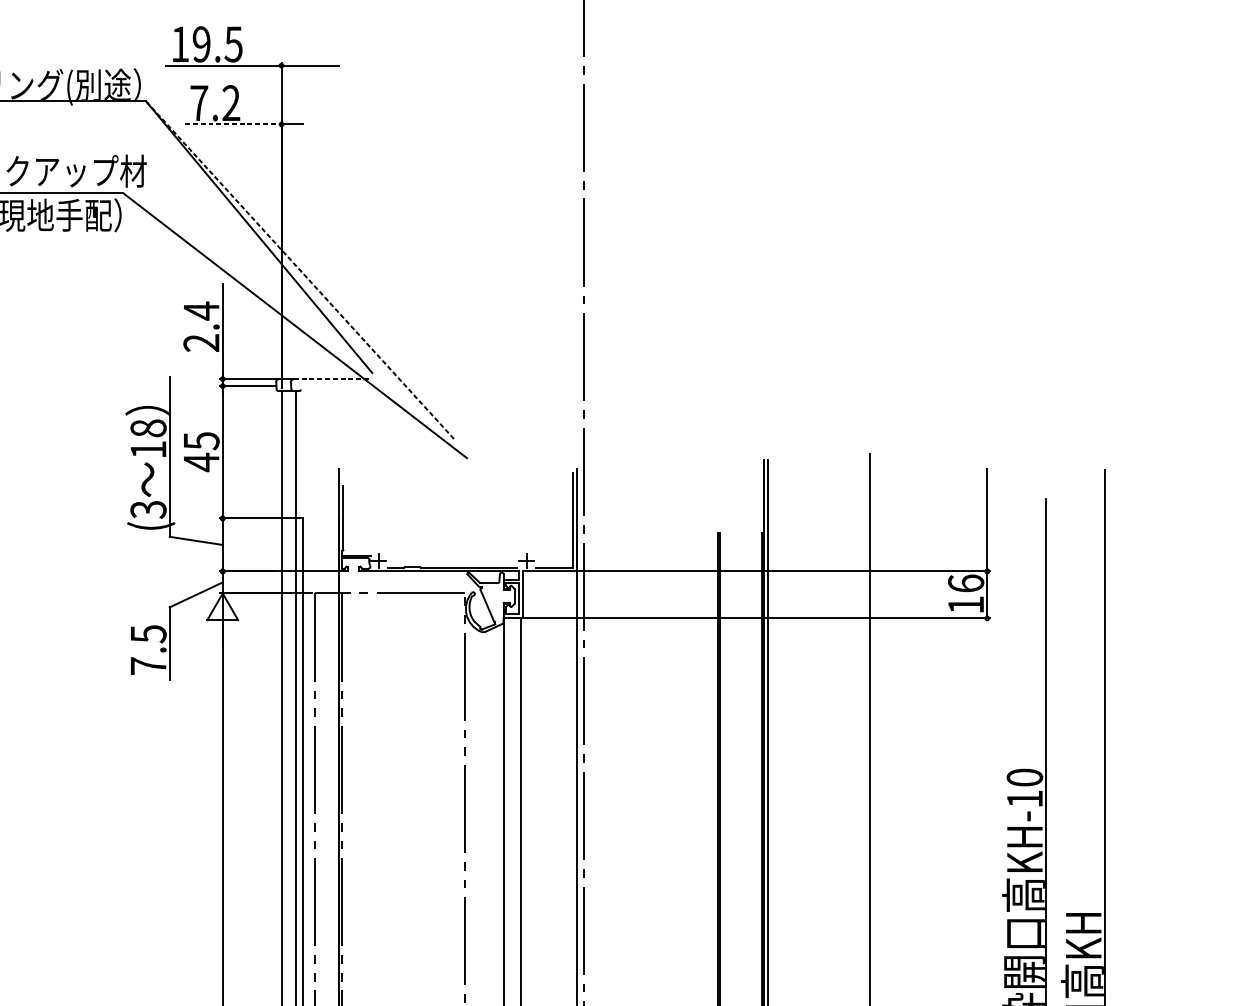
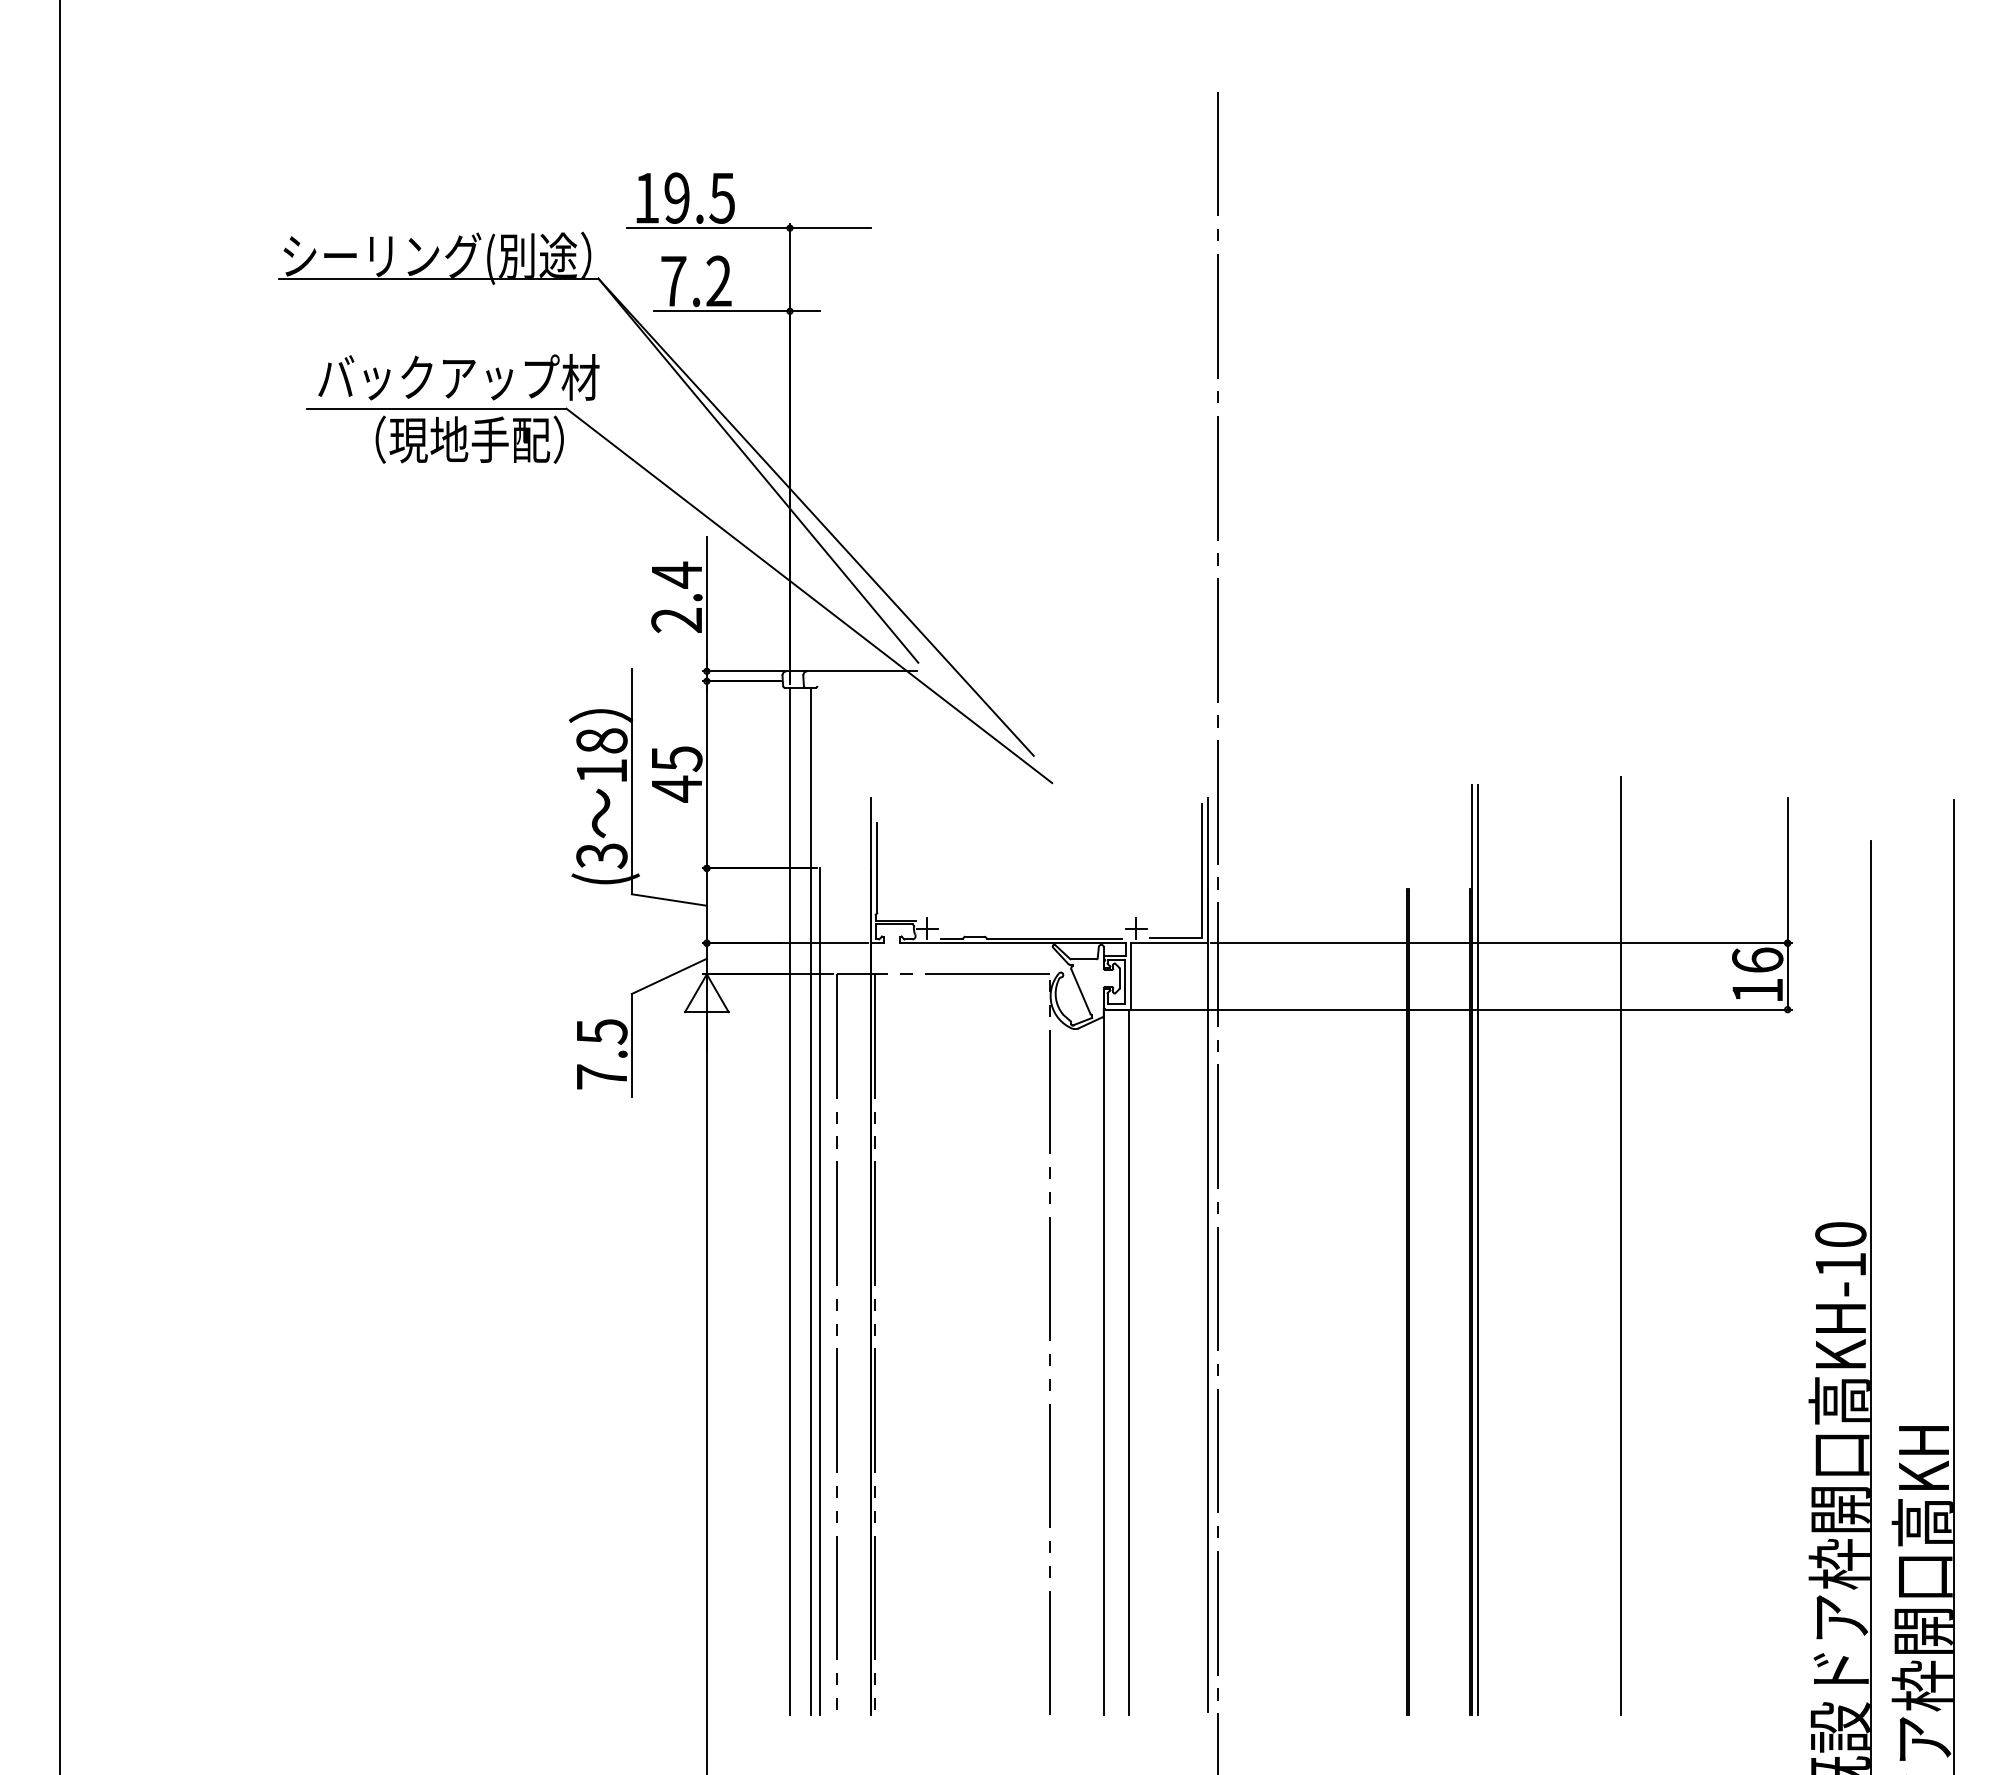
line: (233, 124) -> (722, 311), dashed -> solid
line: (300, 270) -> (816, 517), dashed -> solid
line: (332, 379) -> (862, 671), dashed -> solid

